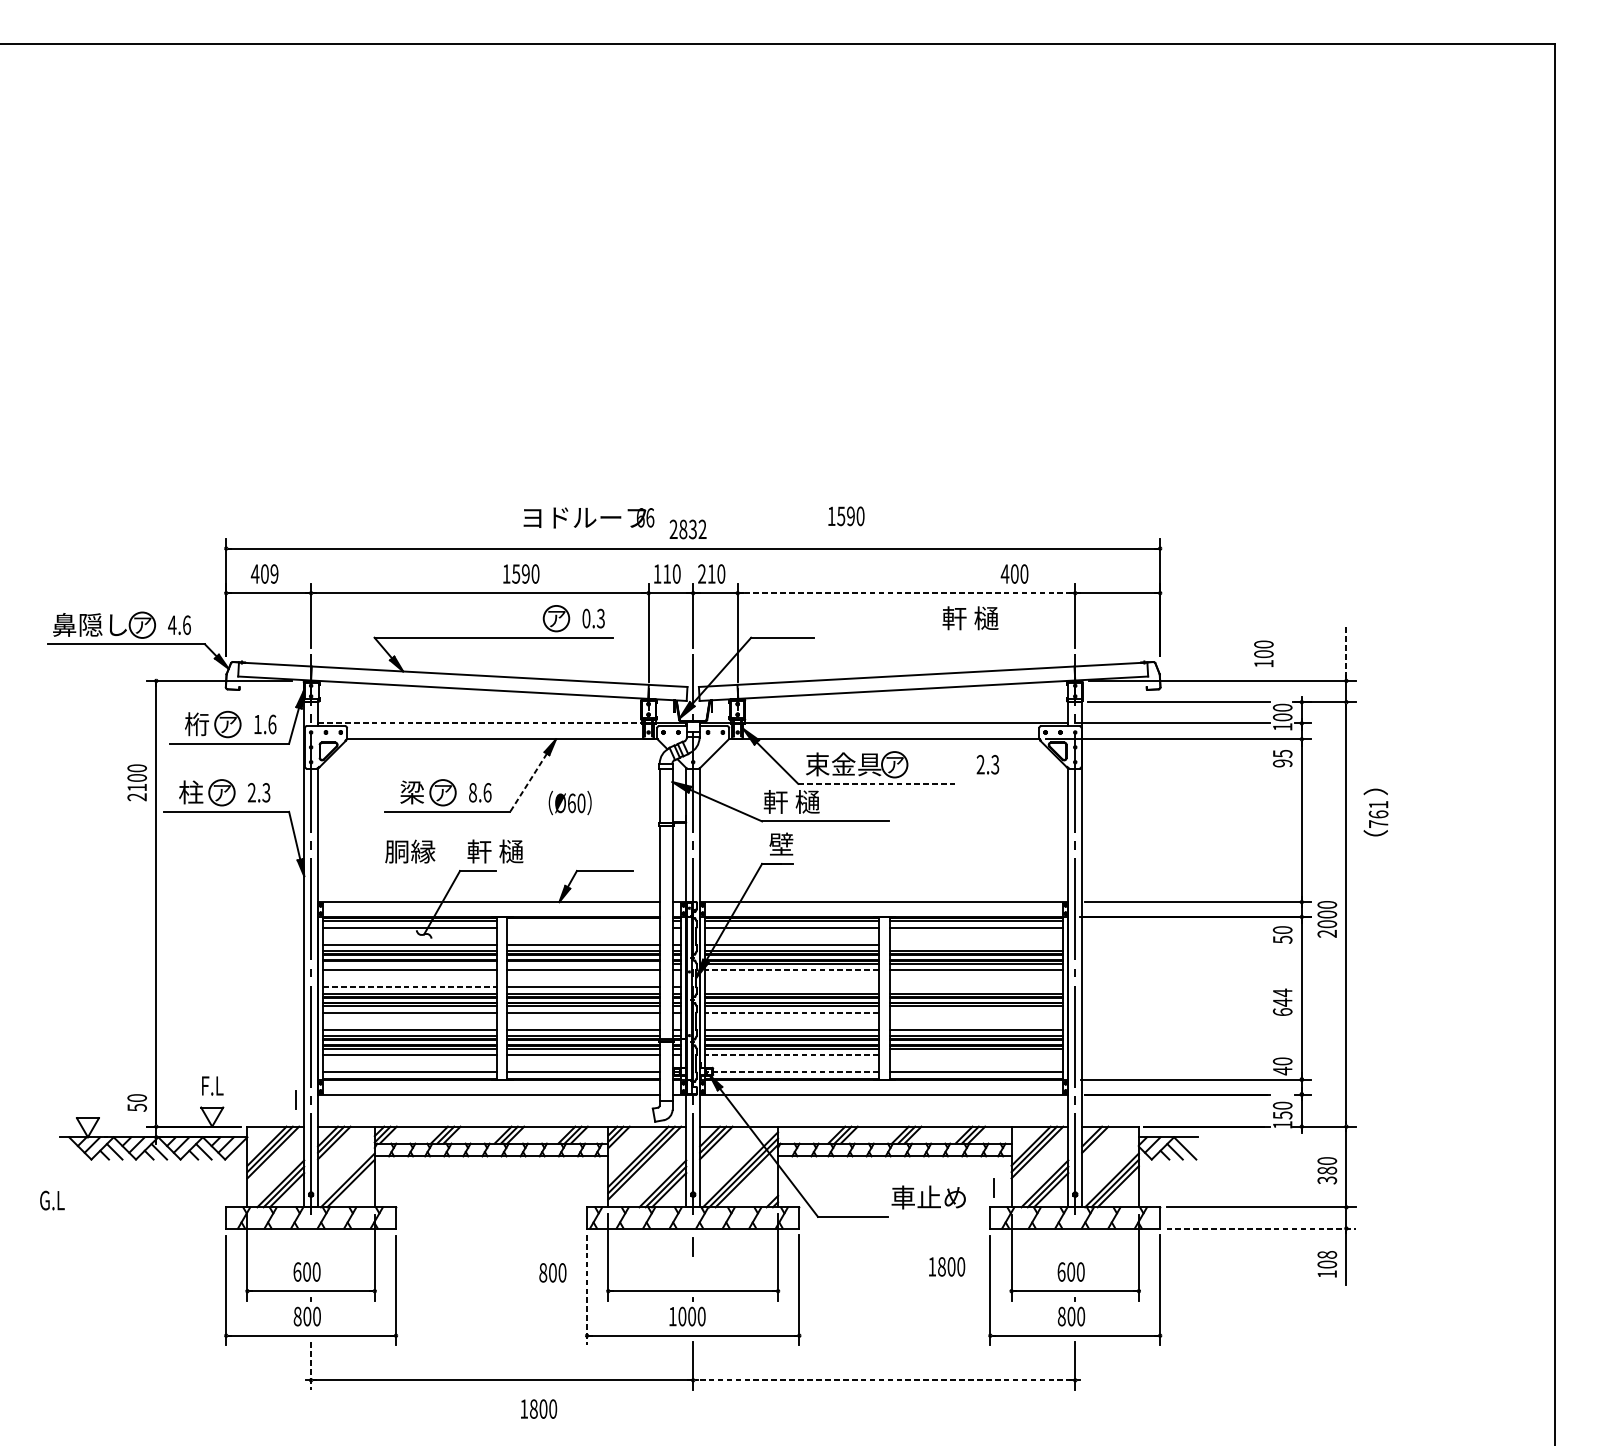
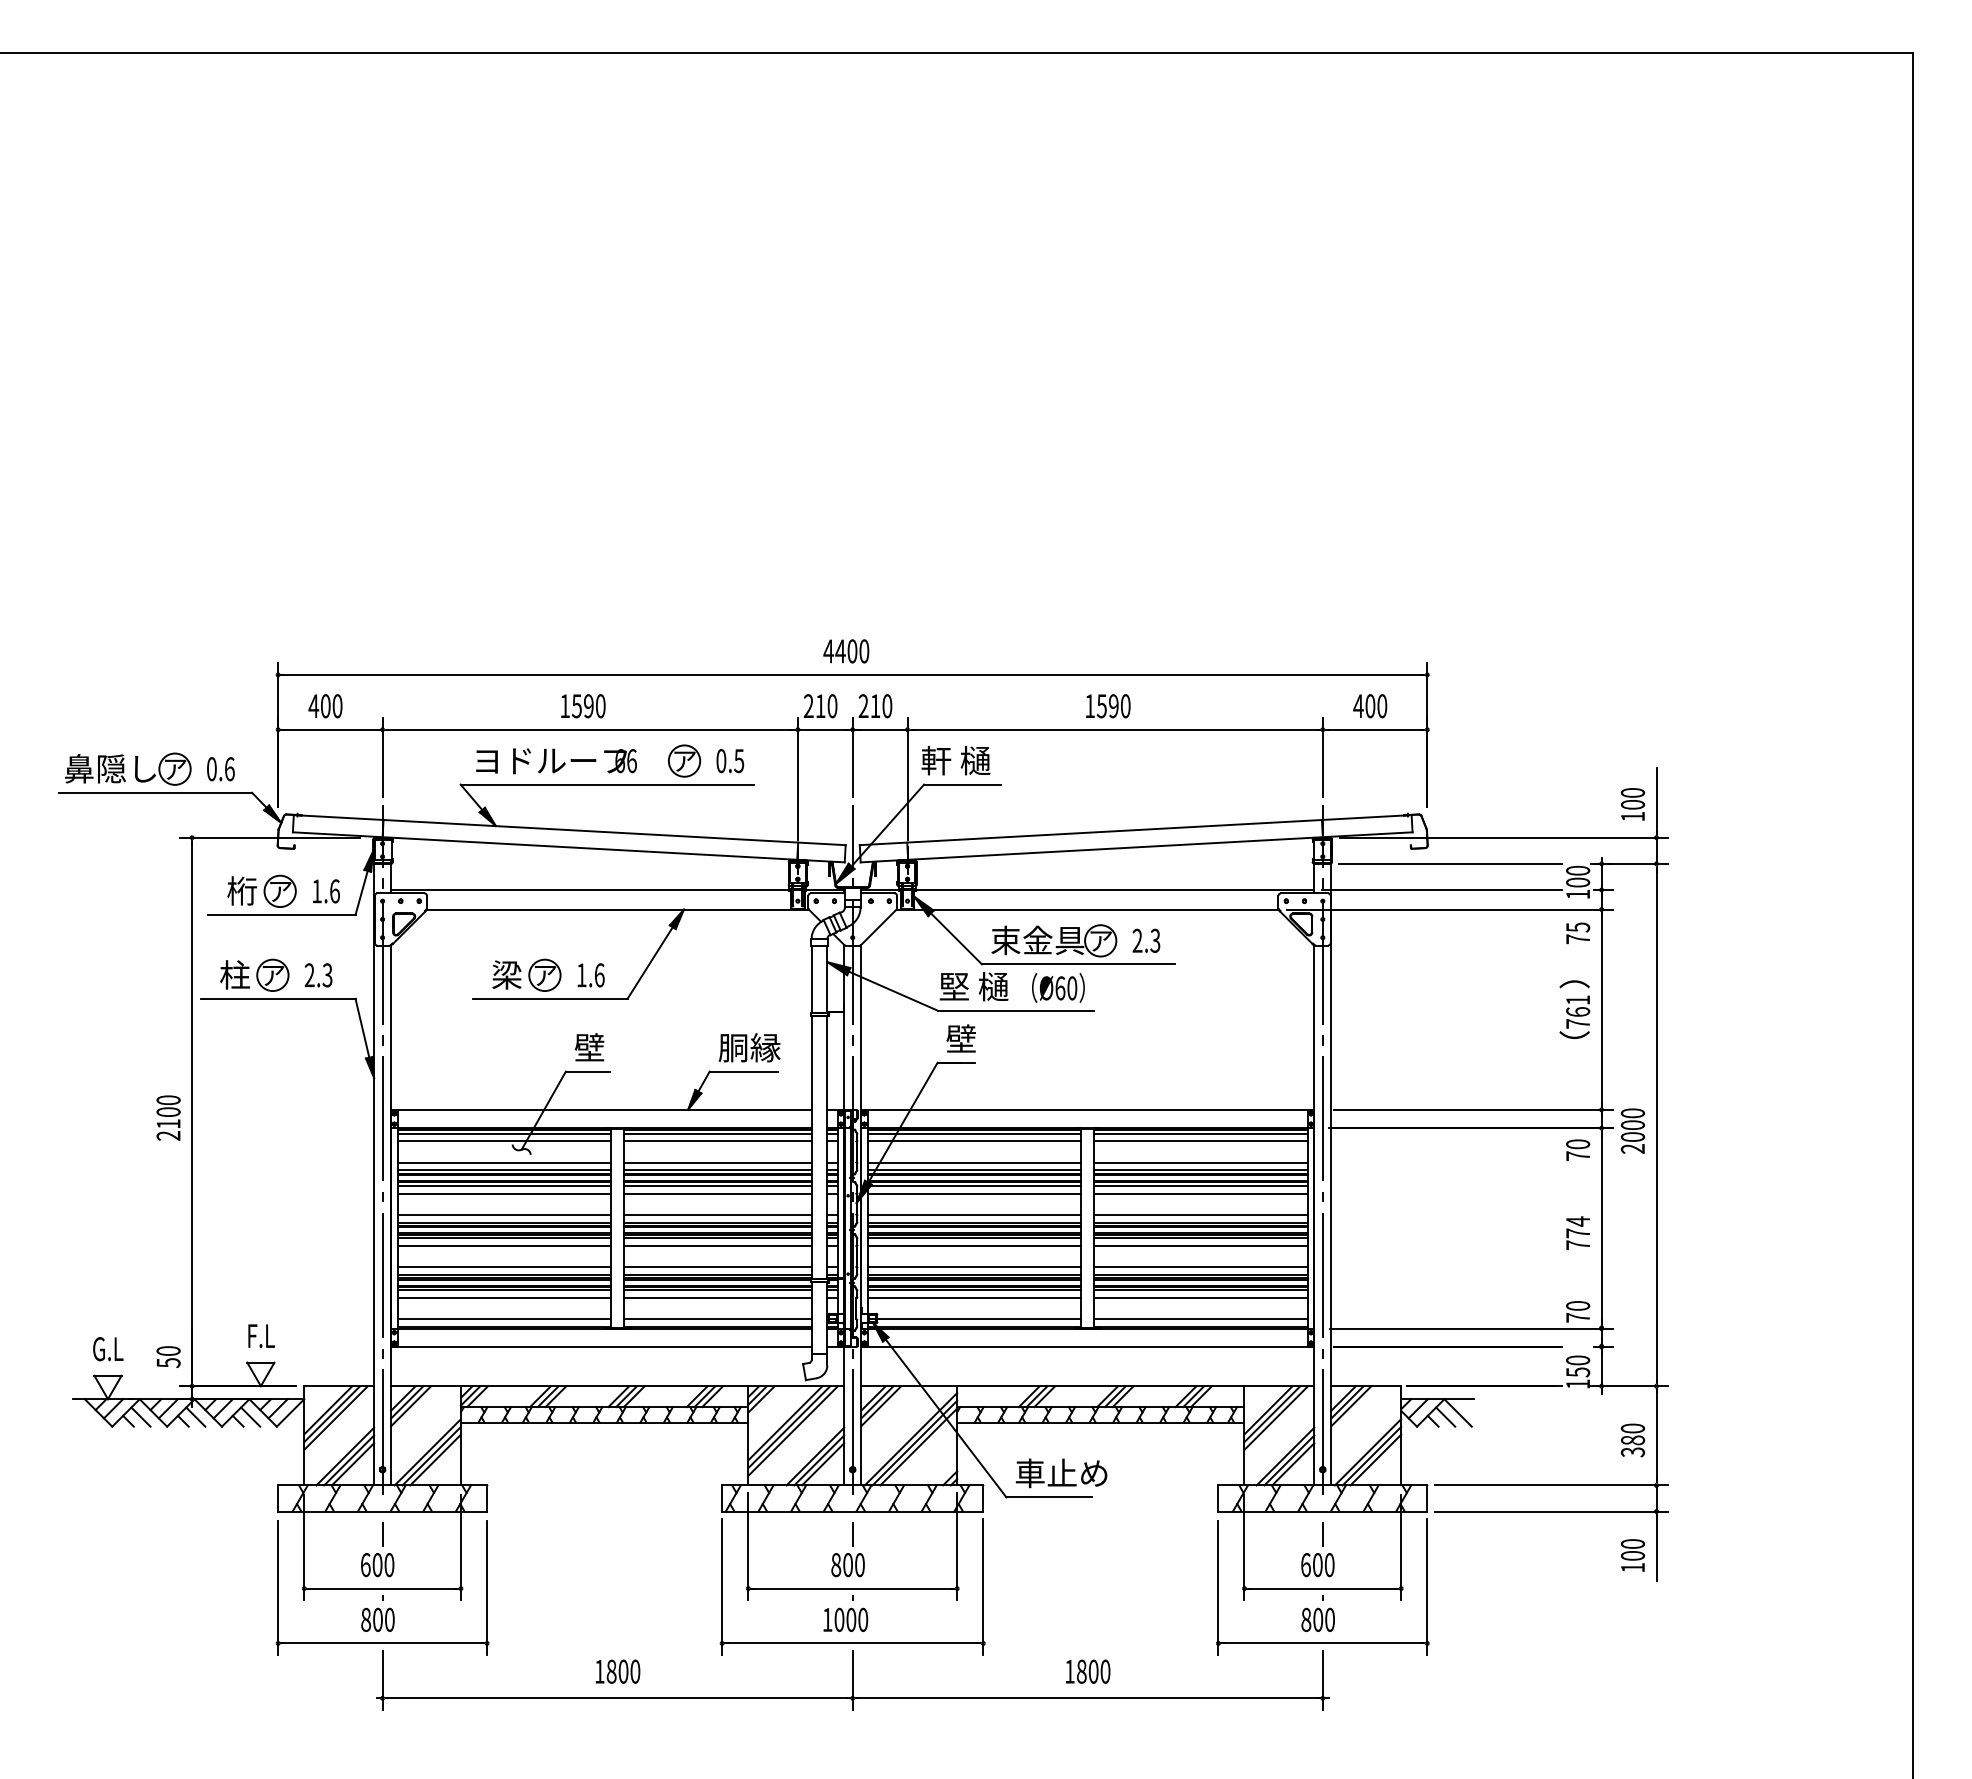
text: (846, 516) -> (1108, 706), moved
text: (588, 518) -> (556, 761), moved
text: (688, 529) -> (846, 651), 2832 -> 4400
text: (657, 573) -> (808, 705), 110 -> 210
text: (274, 574) -> (337, 706), 409 -> 400
text: (521, 574) -> (583, 706), moved
text: (1014, 574) -> (1370, 706), moved
line: (906, 592) -> (1115, 729), dashed -> solid
text: (601, 618) -> (739, 760), 0.3 -> 0.5
text: (970, 618) -> (955, 760), moved
text: (172, 625) -> (211, 769), 4.6 -> 0.6
line: (1346, 651) -> (1656, 801), dashed -> solid
text: (1263, 653) -> (1632, 804), moved
line: (480, 723) -> (590, 889), dashed -> solid
text: (1283, 763) -> (1578, 939), 95 -> 75
text: (988, 764) -> (1146, 940), moved
text: (137, 782) -> (168, 1117), moved
line: (528, 783) -> (649, 963), dashed -> solid
line: (876, 783) -> (1078, 964), dashed -> solid
text: (472, 792) -> (581, 975), 8.6 -> 1.6
text: (775, 801) -> (954, 986), 軒 樋 -> 堅 樋
text: (570, 802) -> (1058, 987), moved
text: (1375, 812) -> (1574, 1009), moved
text: (410, 851) -> (749, 1047), moved
text: (494, 851) -> (608, 1047), 軒 樋 -> 壁
line: (583, 921) -> (717, 1133), added
line: (583, 927) -> (717, 1141), added
text: (1283, 939) -> (1578, 1156), 50 -> 70
line: (975, 944) -> (1200, 1162), added
line: (410, 963) -> (504, 1185), added
line: (583, 963) -> (717, 1185), added
line: (792, 970) -> (974, 1193), dashed -> solid
line: (410, 987) -> (504, 1214), dashed -> solid
line: (792, 987) -> (974, 1214), added
line: (975, 987) -> (1200, 1214), added
text: (1283, 1007) -> (1578, 1239), 644 -> 774
line: (792, 1012) -> (974, 1245), dashed -> solid
line: (975, 1012) -> (1200, 1245), added
line: (792, 1055) -> (974, 1298), dashed -> solid
line: (975, 1055) -> (1200, 1298), added
text: (1282, 1070) -> (1577, 1317), 40 -> 70
line: (792, 1072) -> (974, 1319), dashed -> solid
line: (295, 1100) -> (382, 1534), moved
line: (1098, 1143) -> (1351, 1406), added
line: (354, 1186) -> (435, 1459), added
line: (993, 1187) -> (1322, 1534), moved
text: (928, 1197) -> (1061, 1473), moved
text: (52, 1200) -> (108, 1349), moved
line: (1261, 1228) -> (1551, 1511), dashed -> solid
text: (1326, 1254) -> (1632, 1543), 108 -> 100
text: (947, 1266) -> (1088, 1671), moved
text: (552, 1273) -> (847, 1565), moved
line: (587, 1290) -> (722, 1587), dashed -> solid
line: (311, 1366) -> (382, 1681), dashed -> solid
line: (883, 1380) -> (1087, 1698), dashed -> solid
text: (538, 1408) -> (617, 1671), moved

